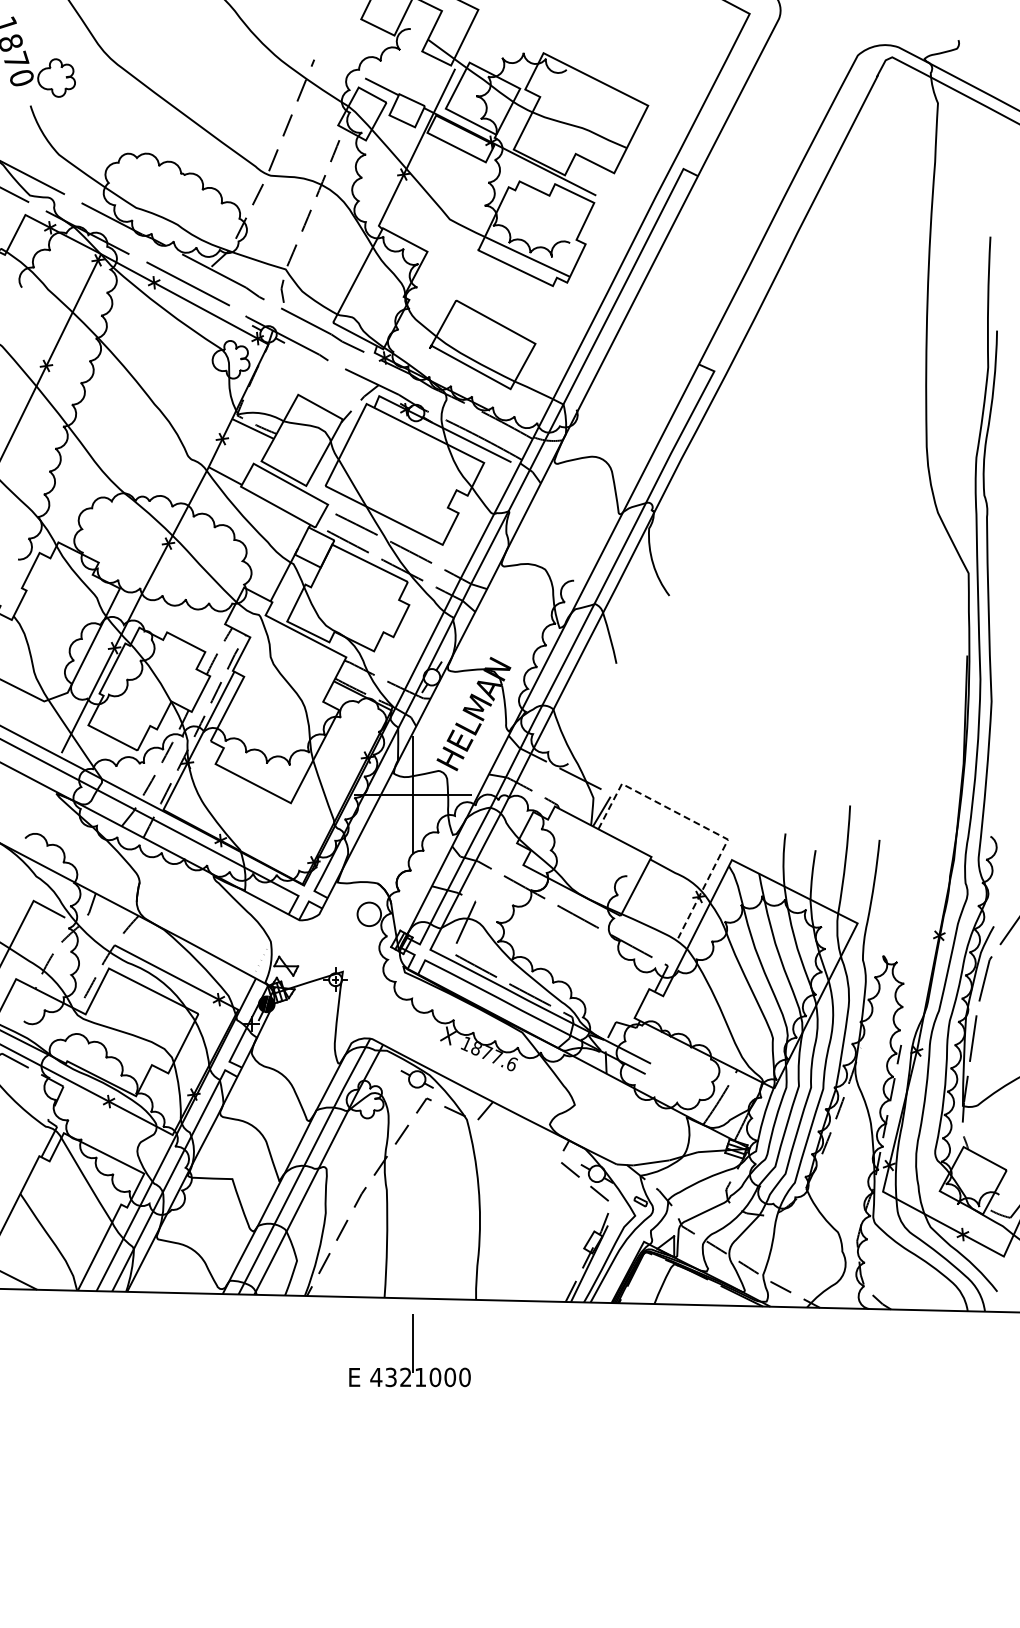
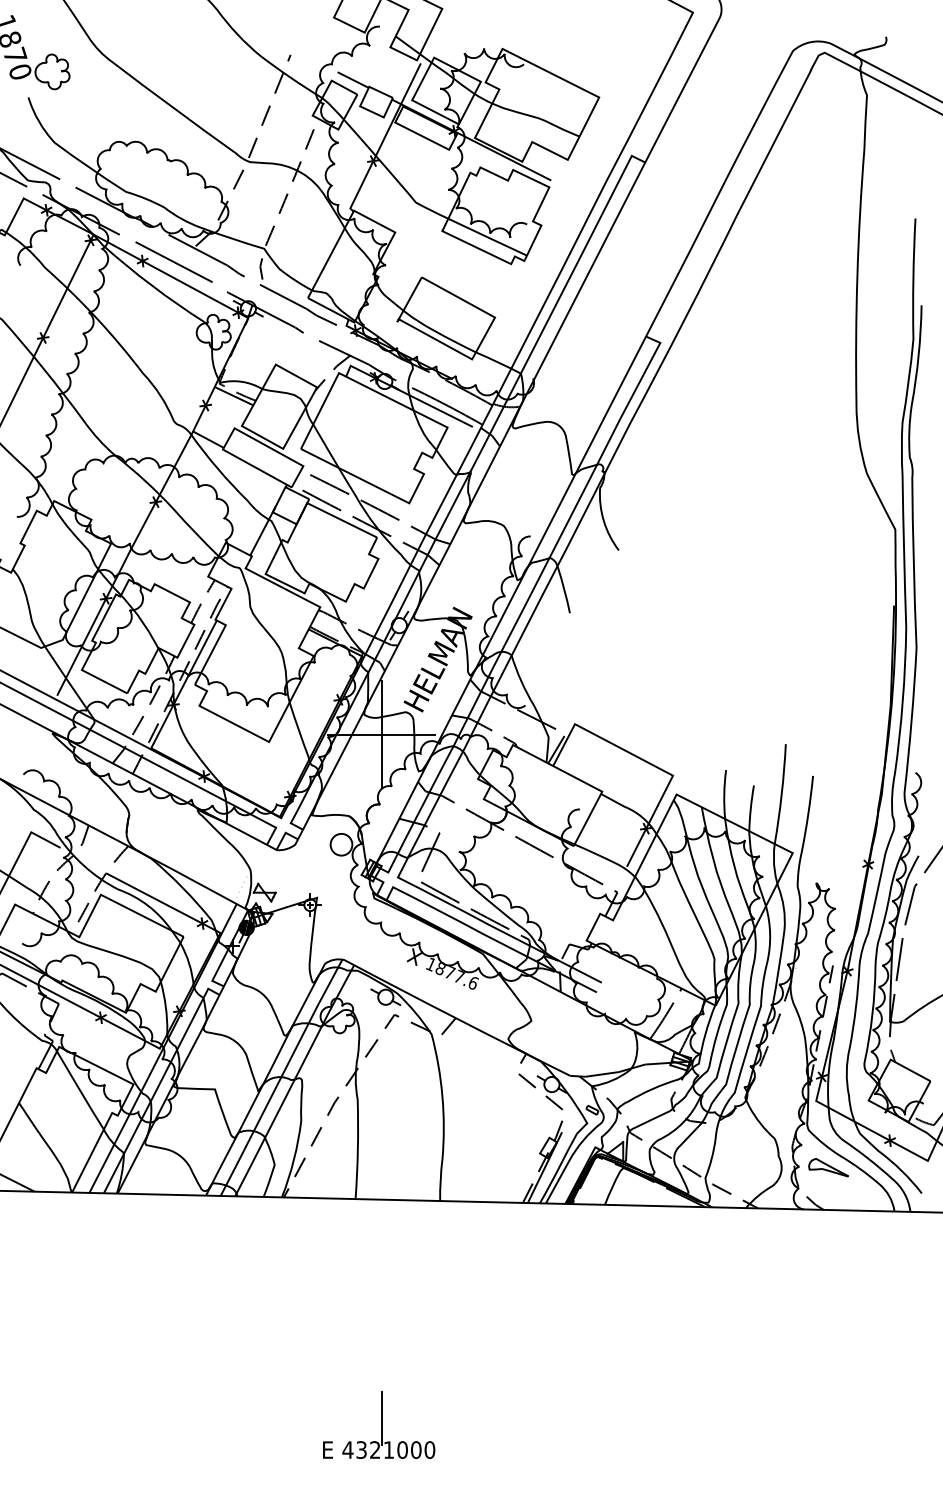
line: (701, 825) -> (648, 762), dashed -> solid
part: (896, 1263) -> (828, 1167), added
part: (409, 1350) -> (378, 1425), moved

